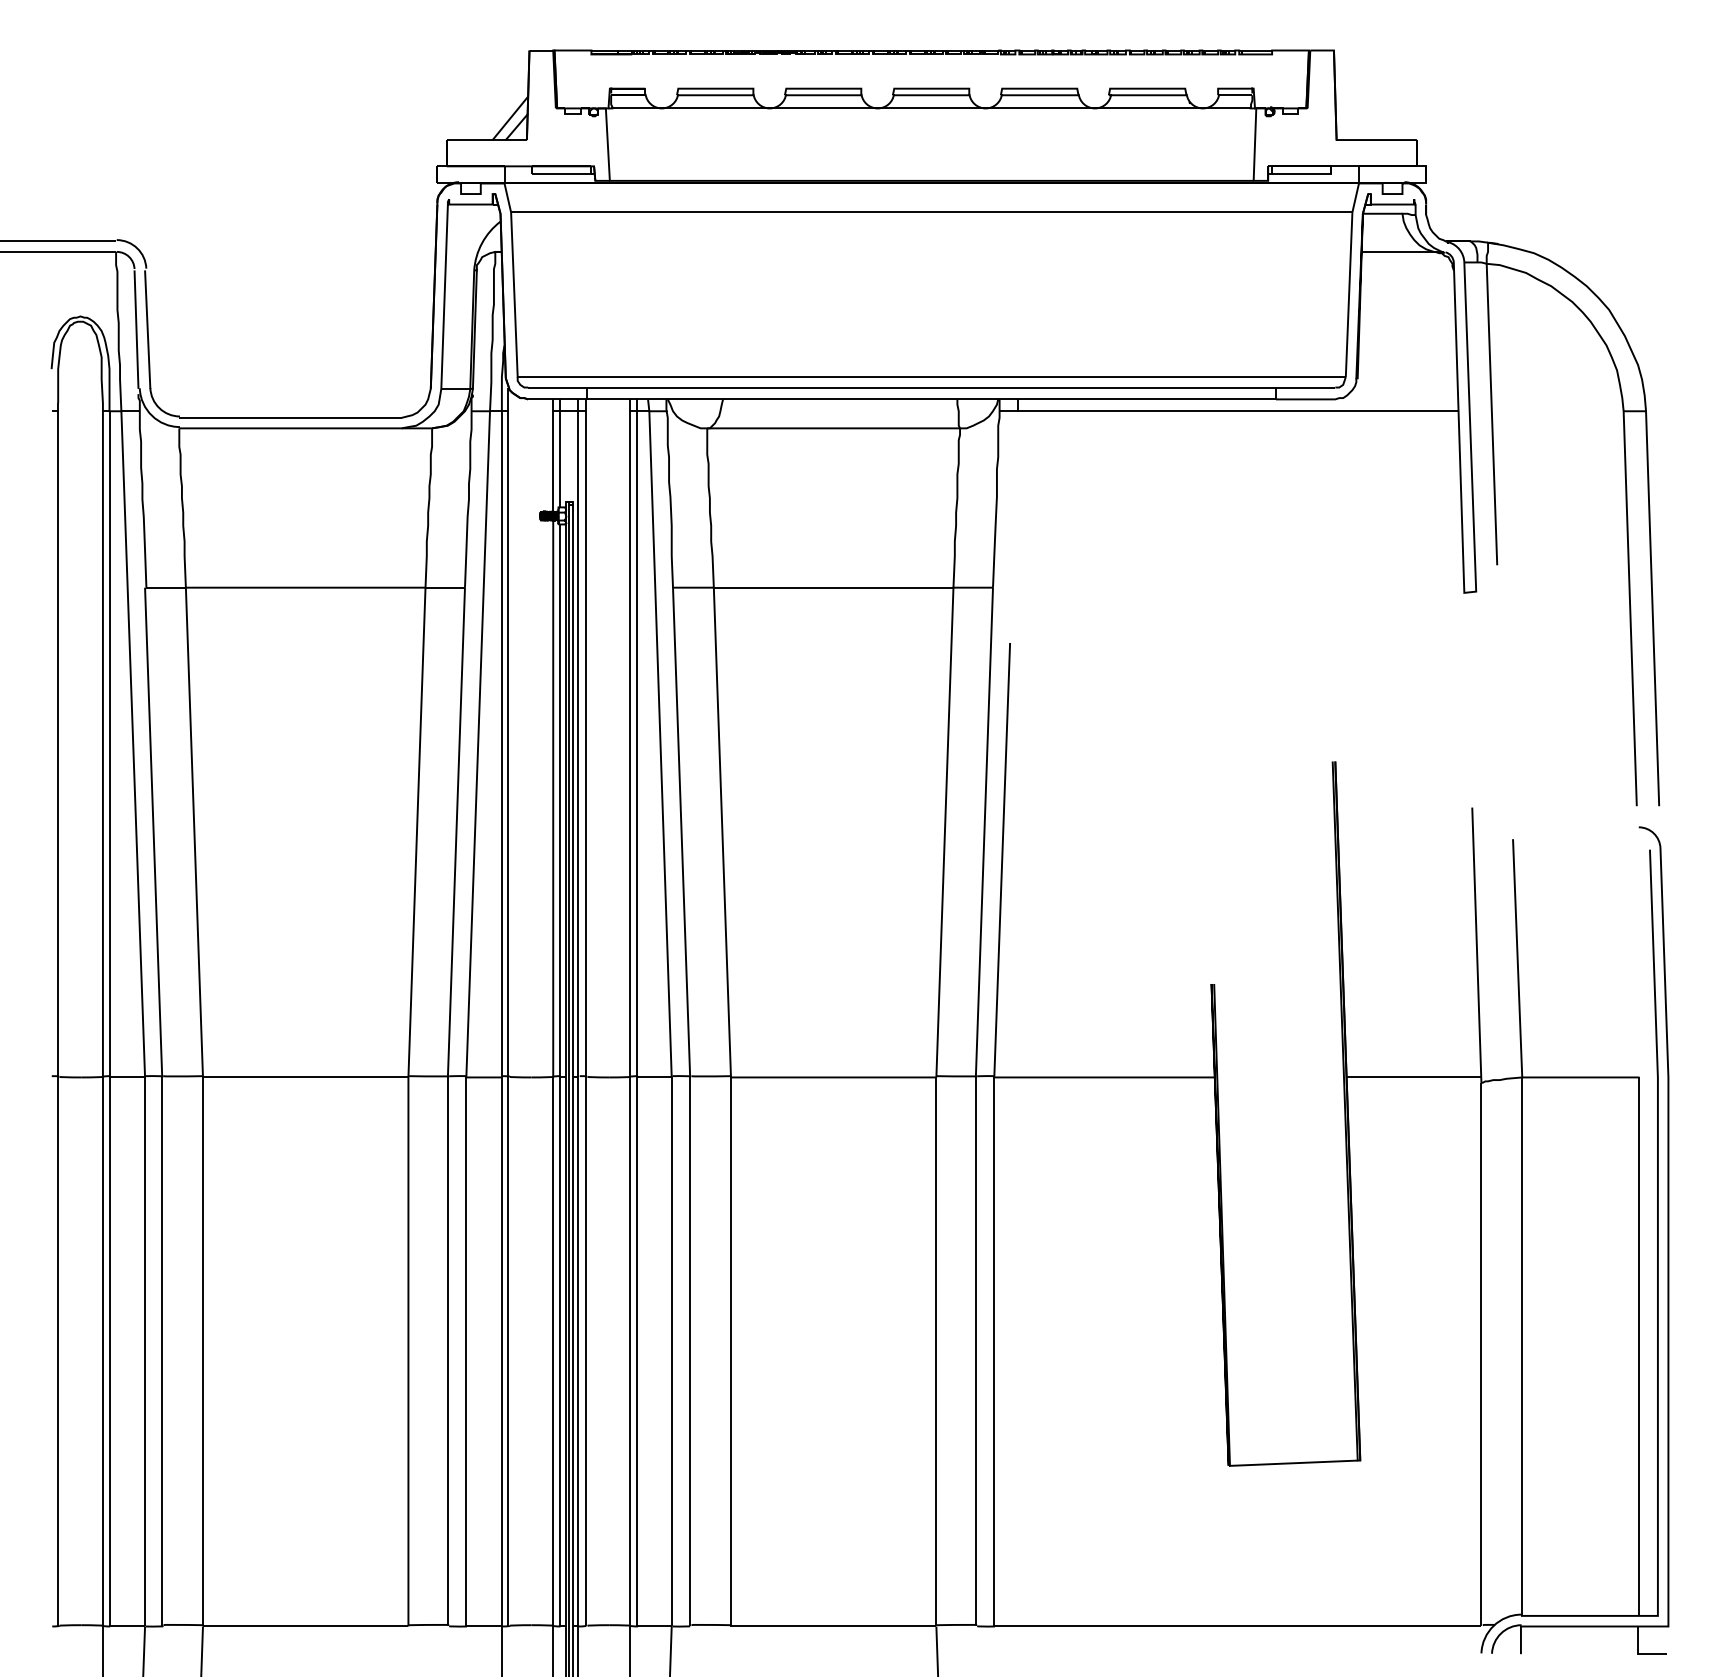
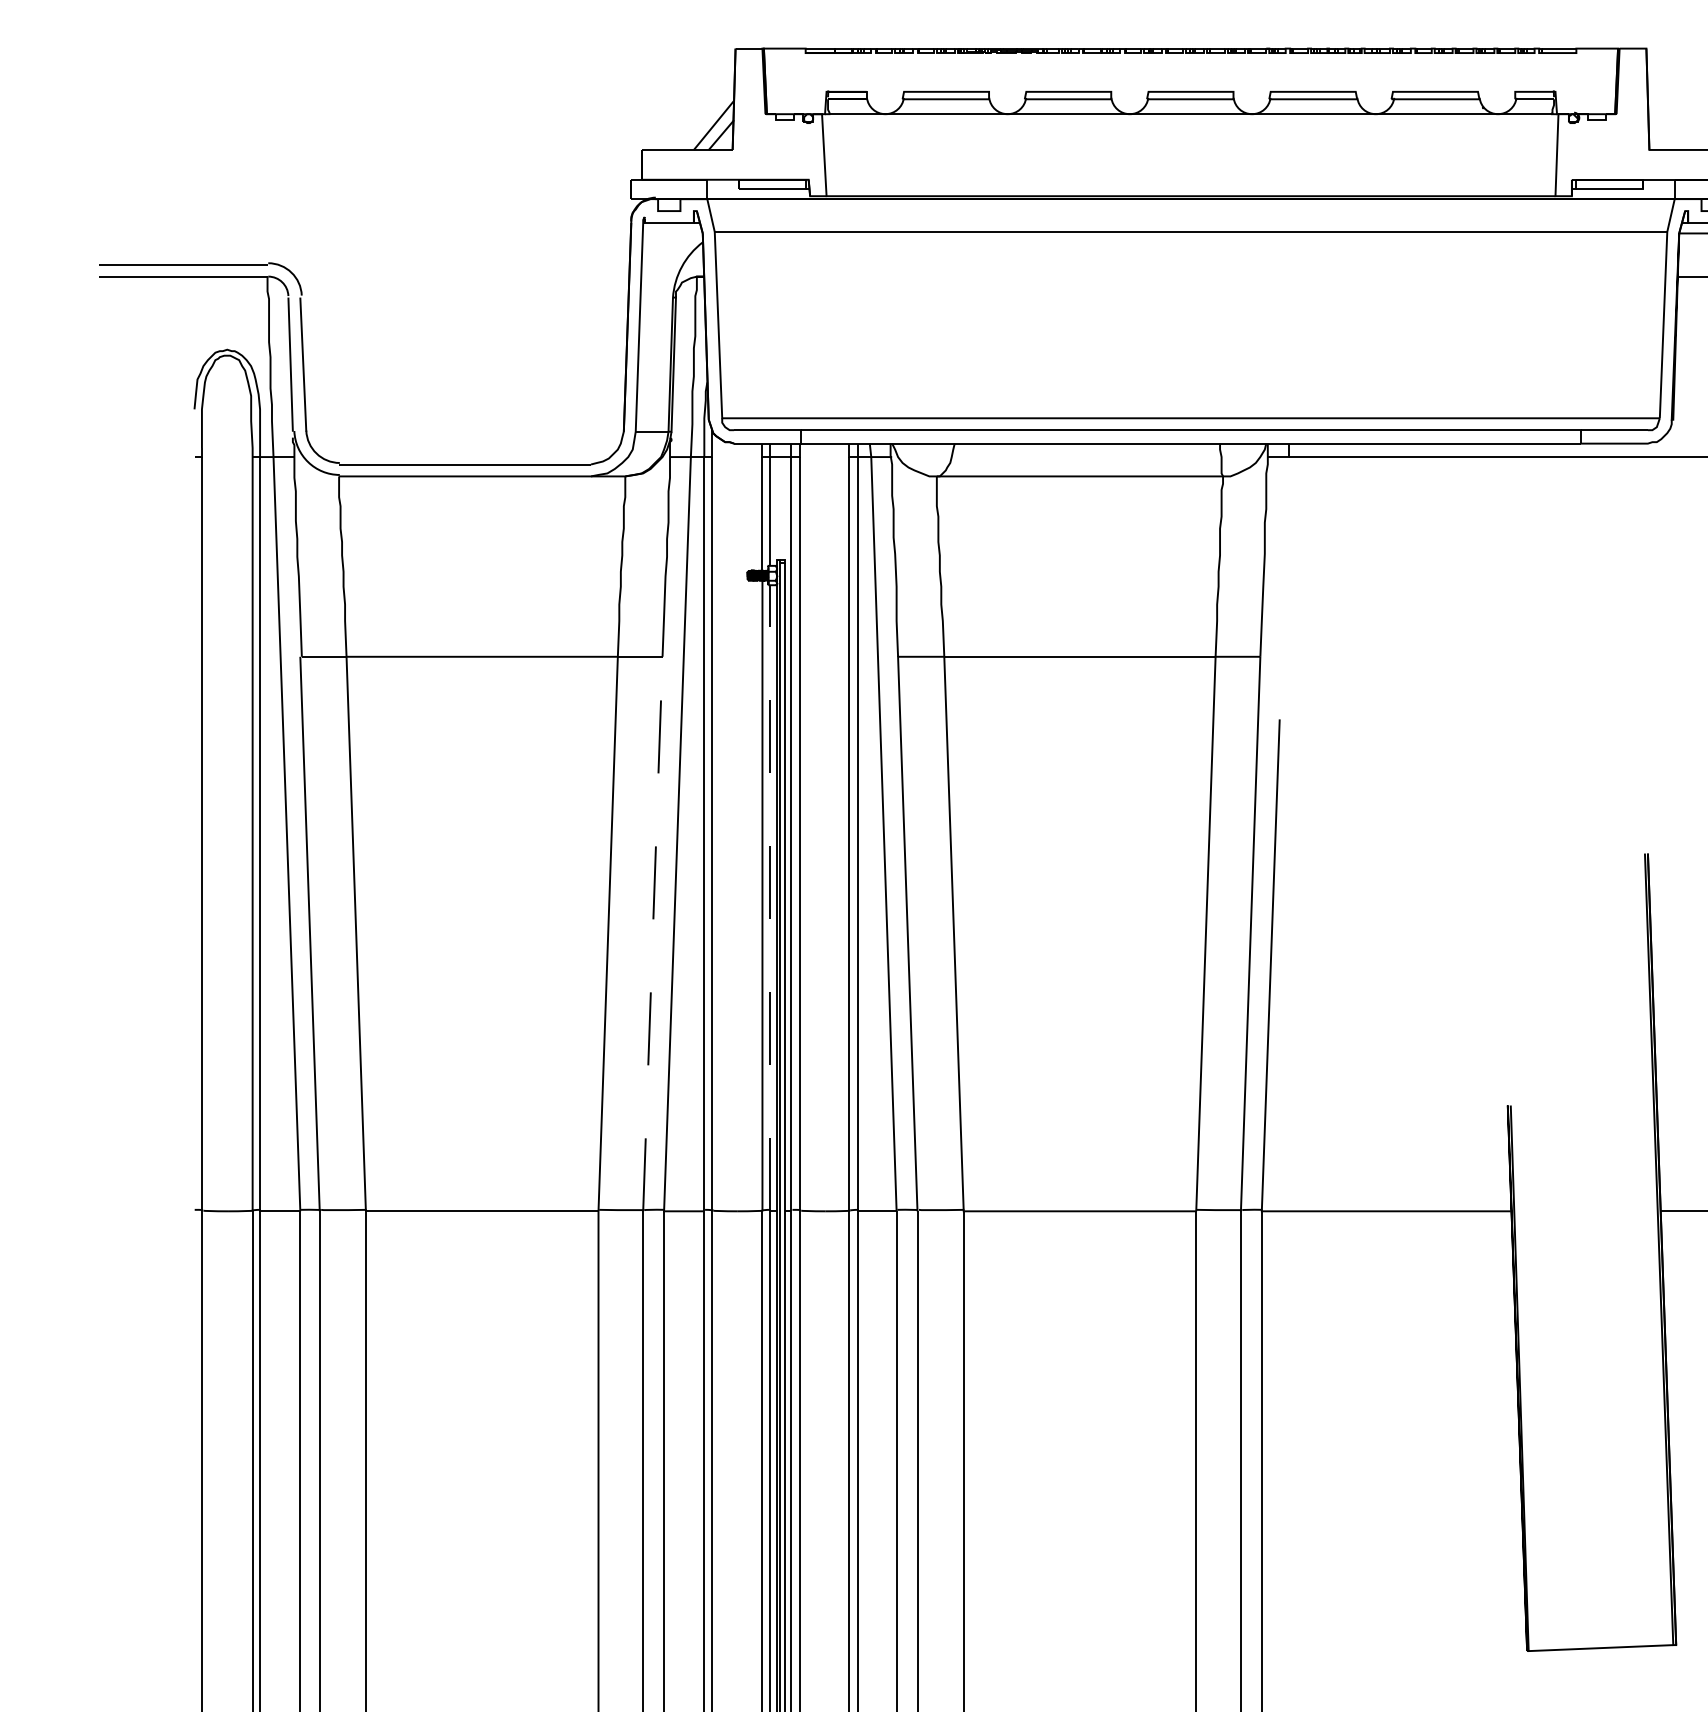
line: (559, 800) -> (769, 897), solid -> dashed
line: (456, 832) -> (652, 933), solid -> dashed

